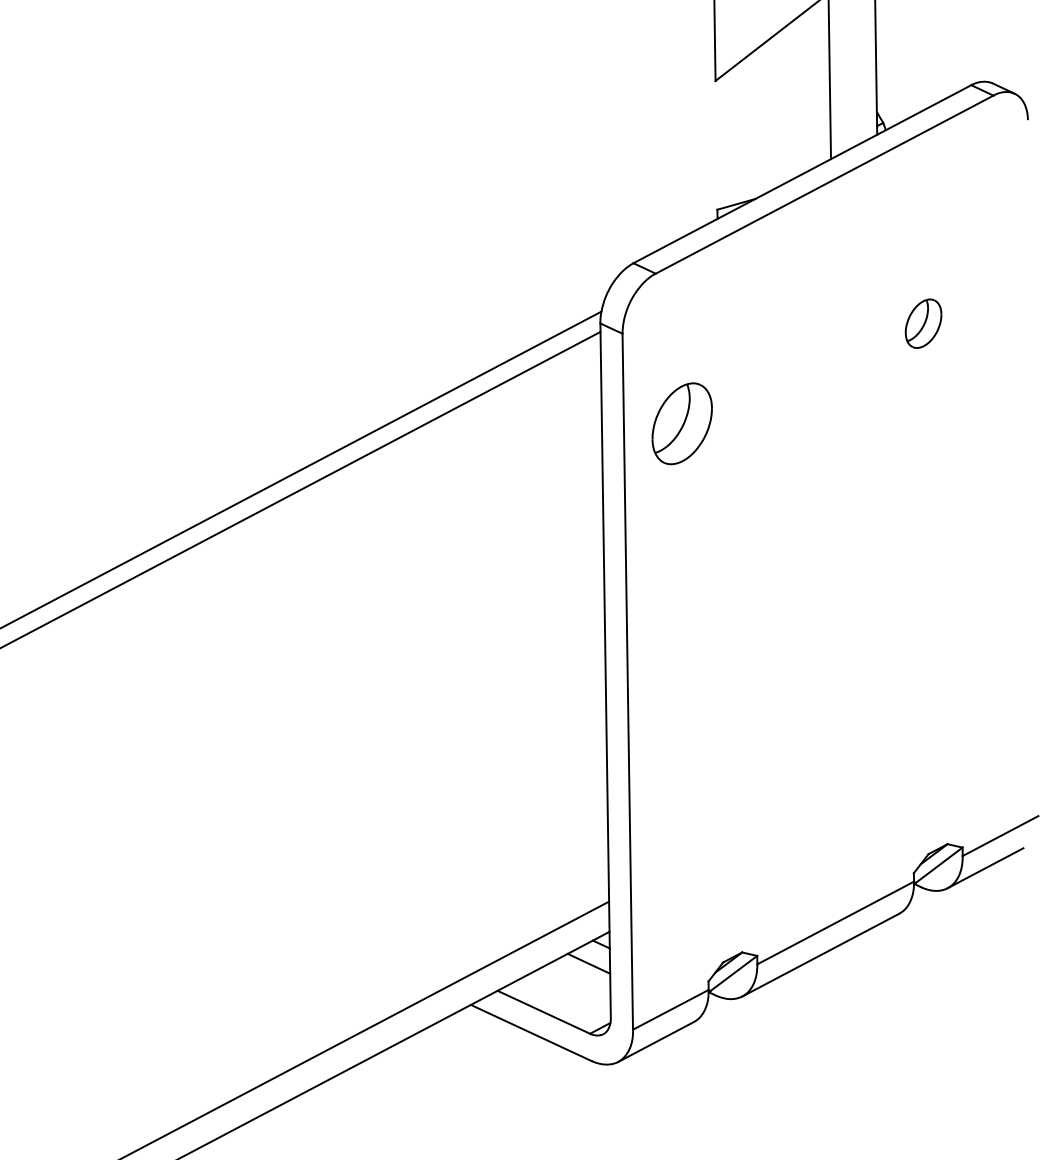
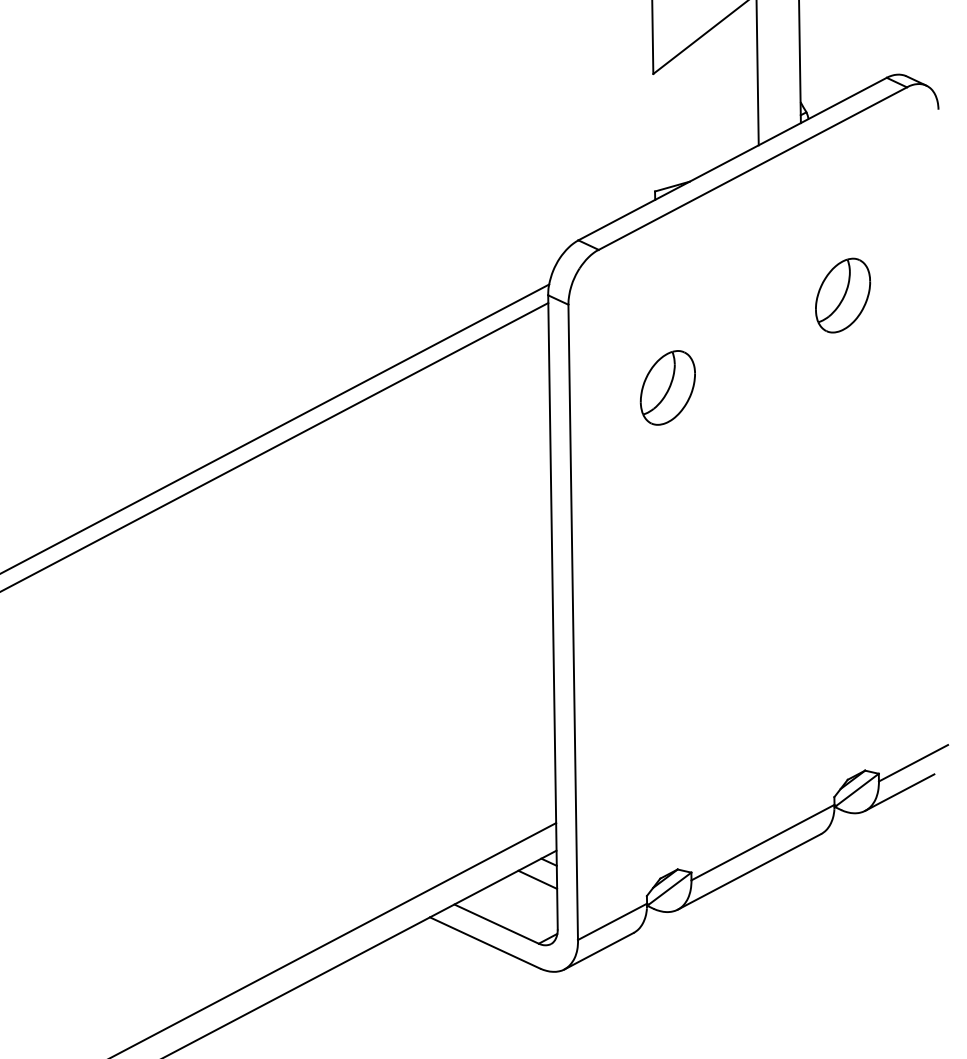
part: (923, 323) -> (843, 295), size x1.67
part: (681, 423) -> (667, 387), moved

